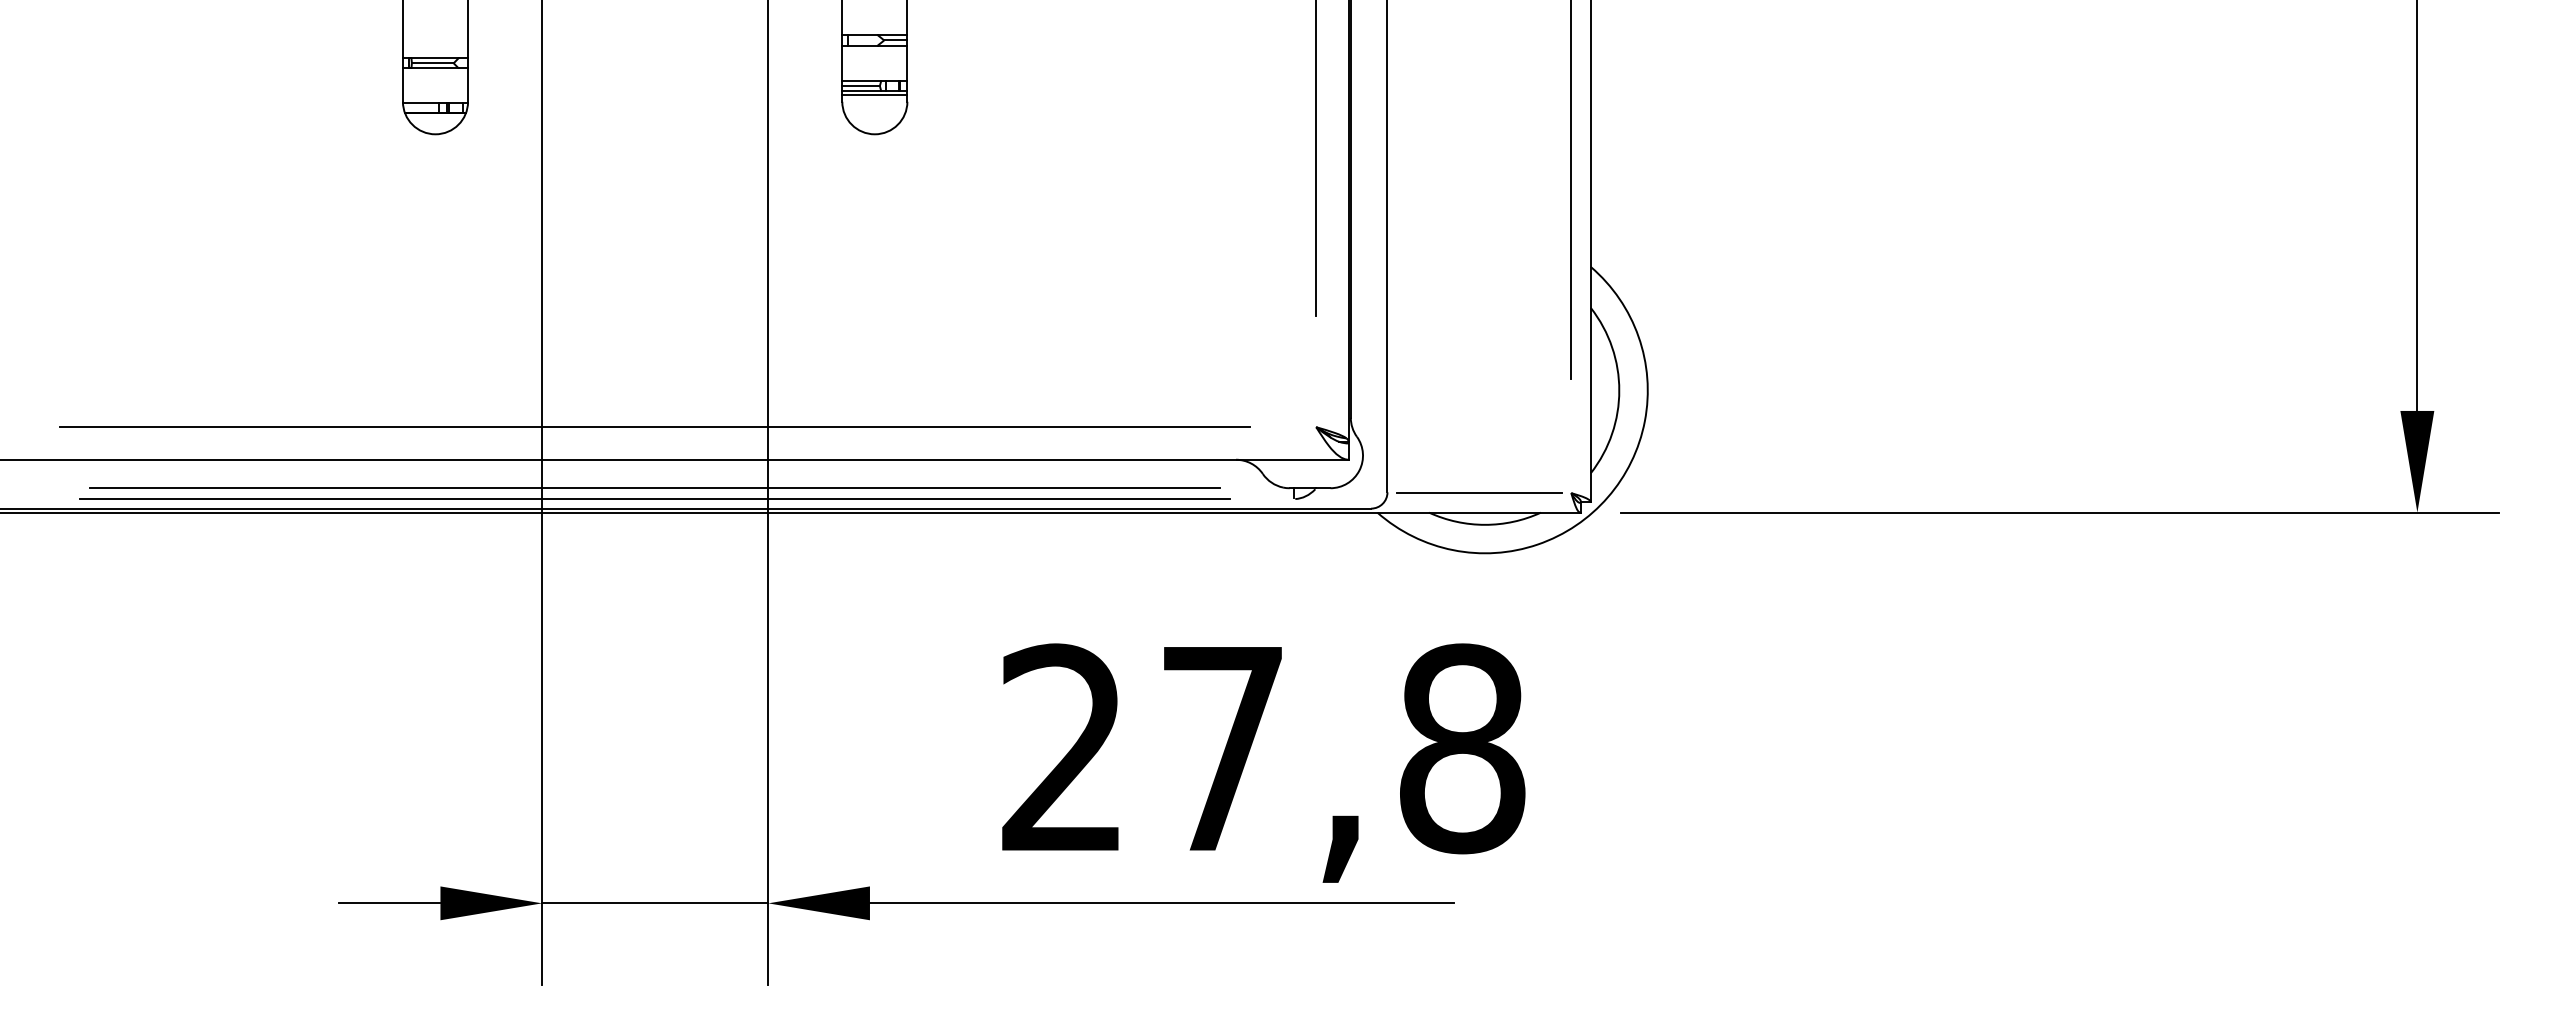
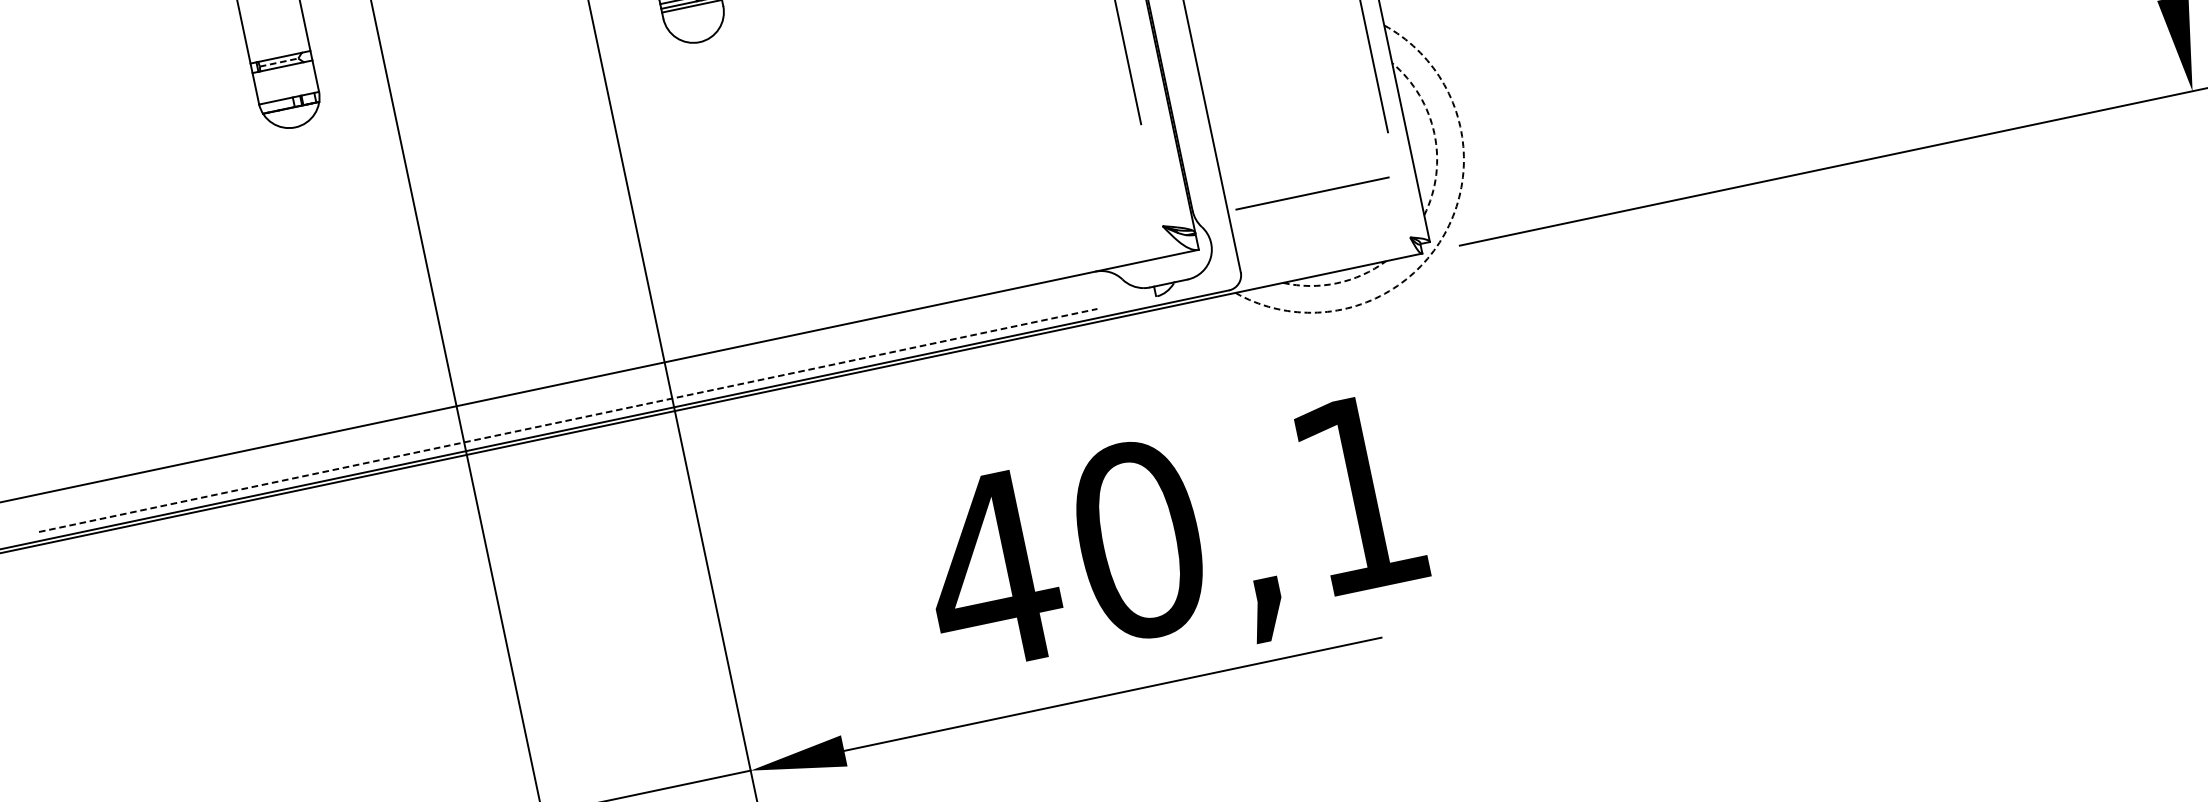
line: (432, 63) -> (278, 62), solid -> dashed
arc: (1619, 390) -> (1434, 133), solid -> dashed
line: (655, 427) -> (554, 354), removed
line: (655, 487) -> (566, 409), removed
line: (1479, 492) -> (1312, 192), moved
arc: (1607, 497) -> (1444, 234), solid -> dashed
line: (655, 499) -> (568, 420), solid -> dashed
arc: (1485, 524) -> (1337, 282), solid -> dashed
text: (1260, 748) -> (1173, 532), 27,8 -> 40,1

